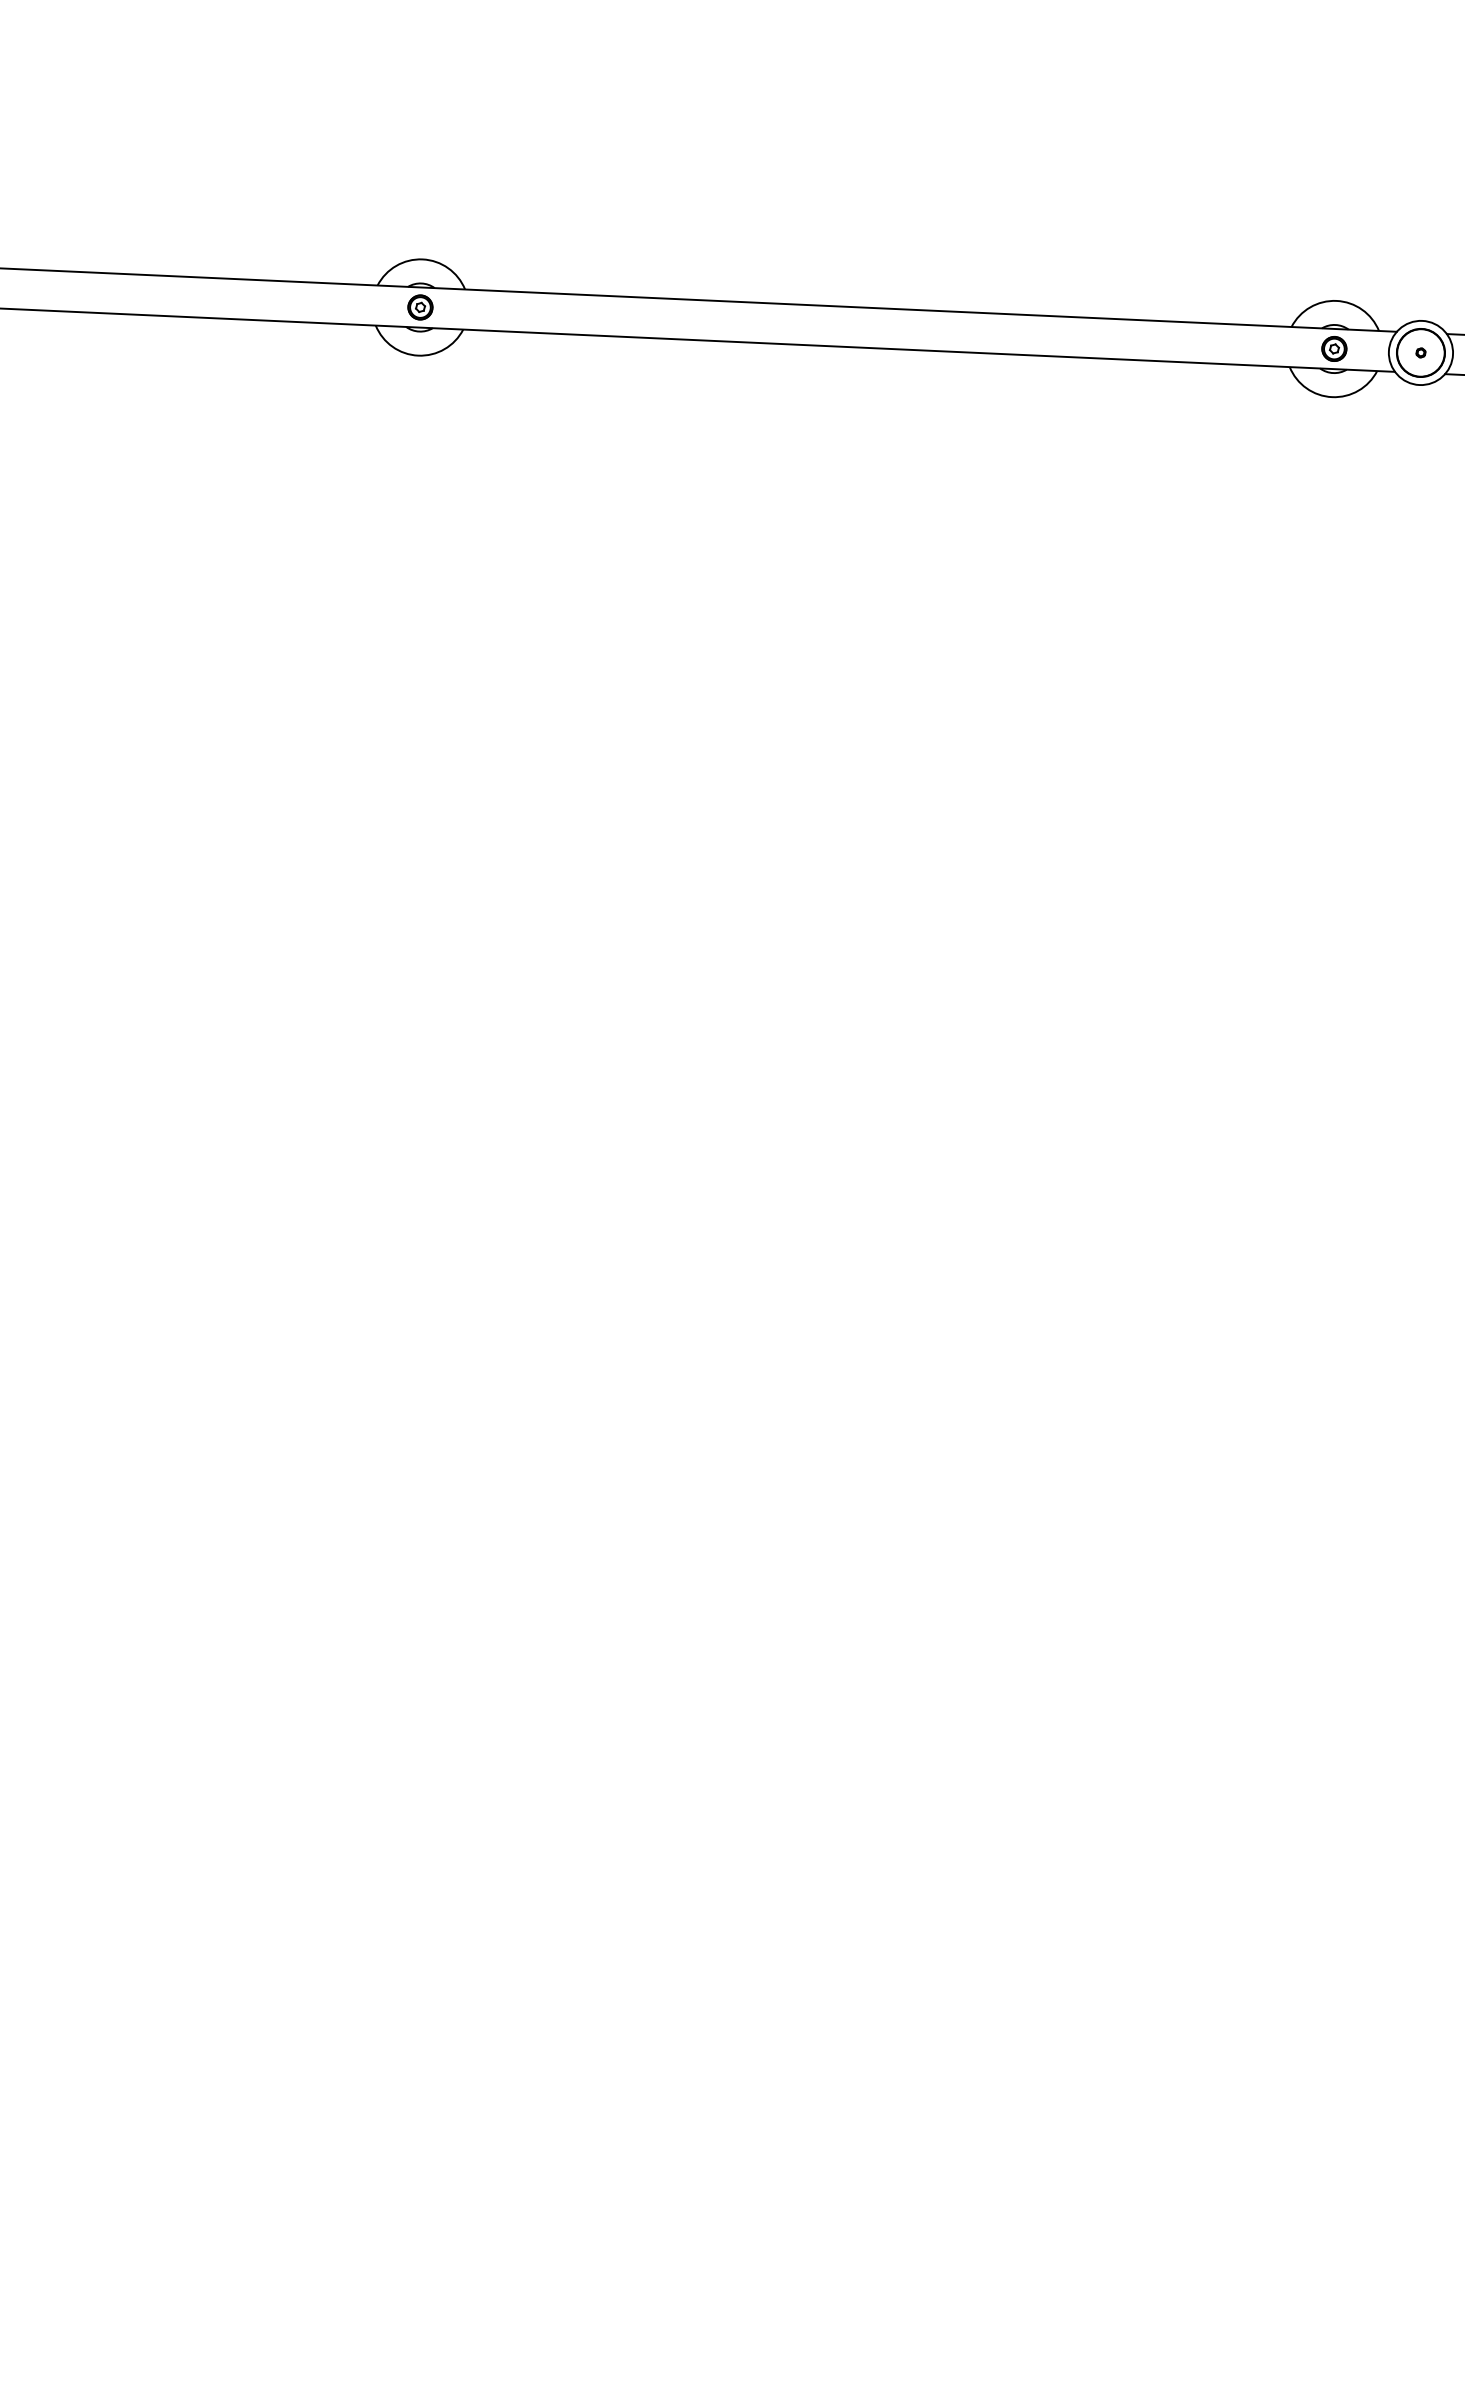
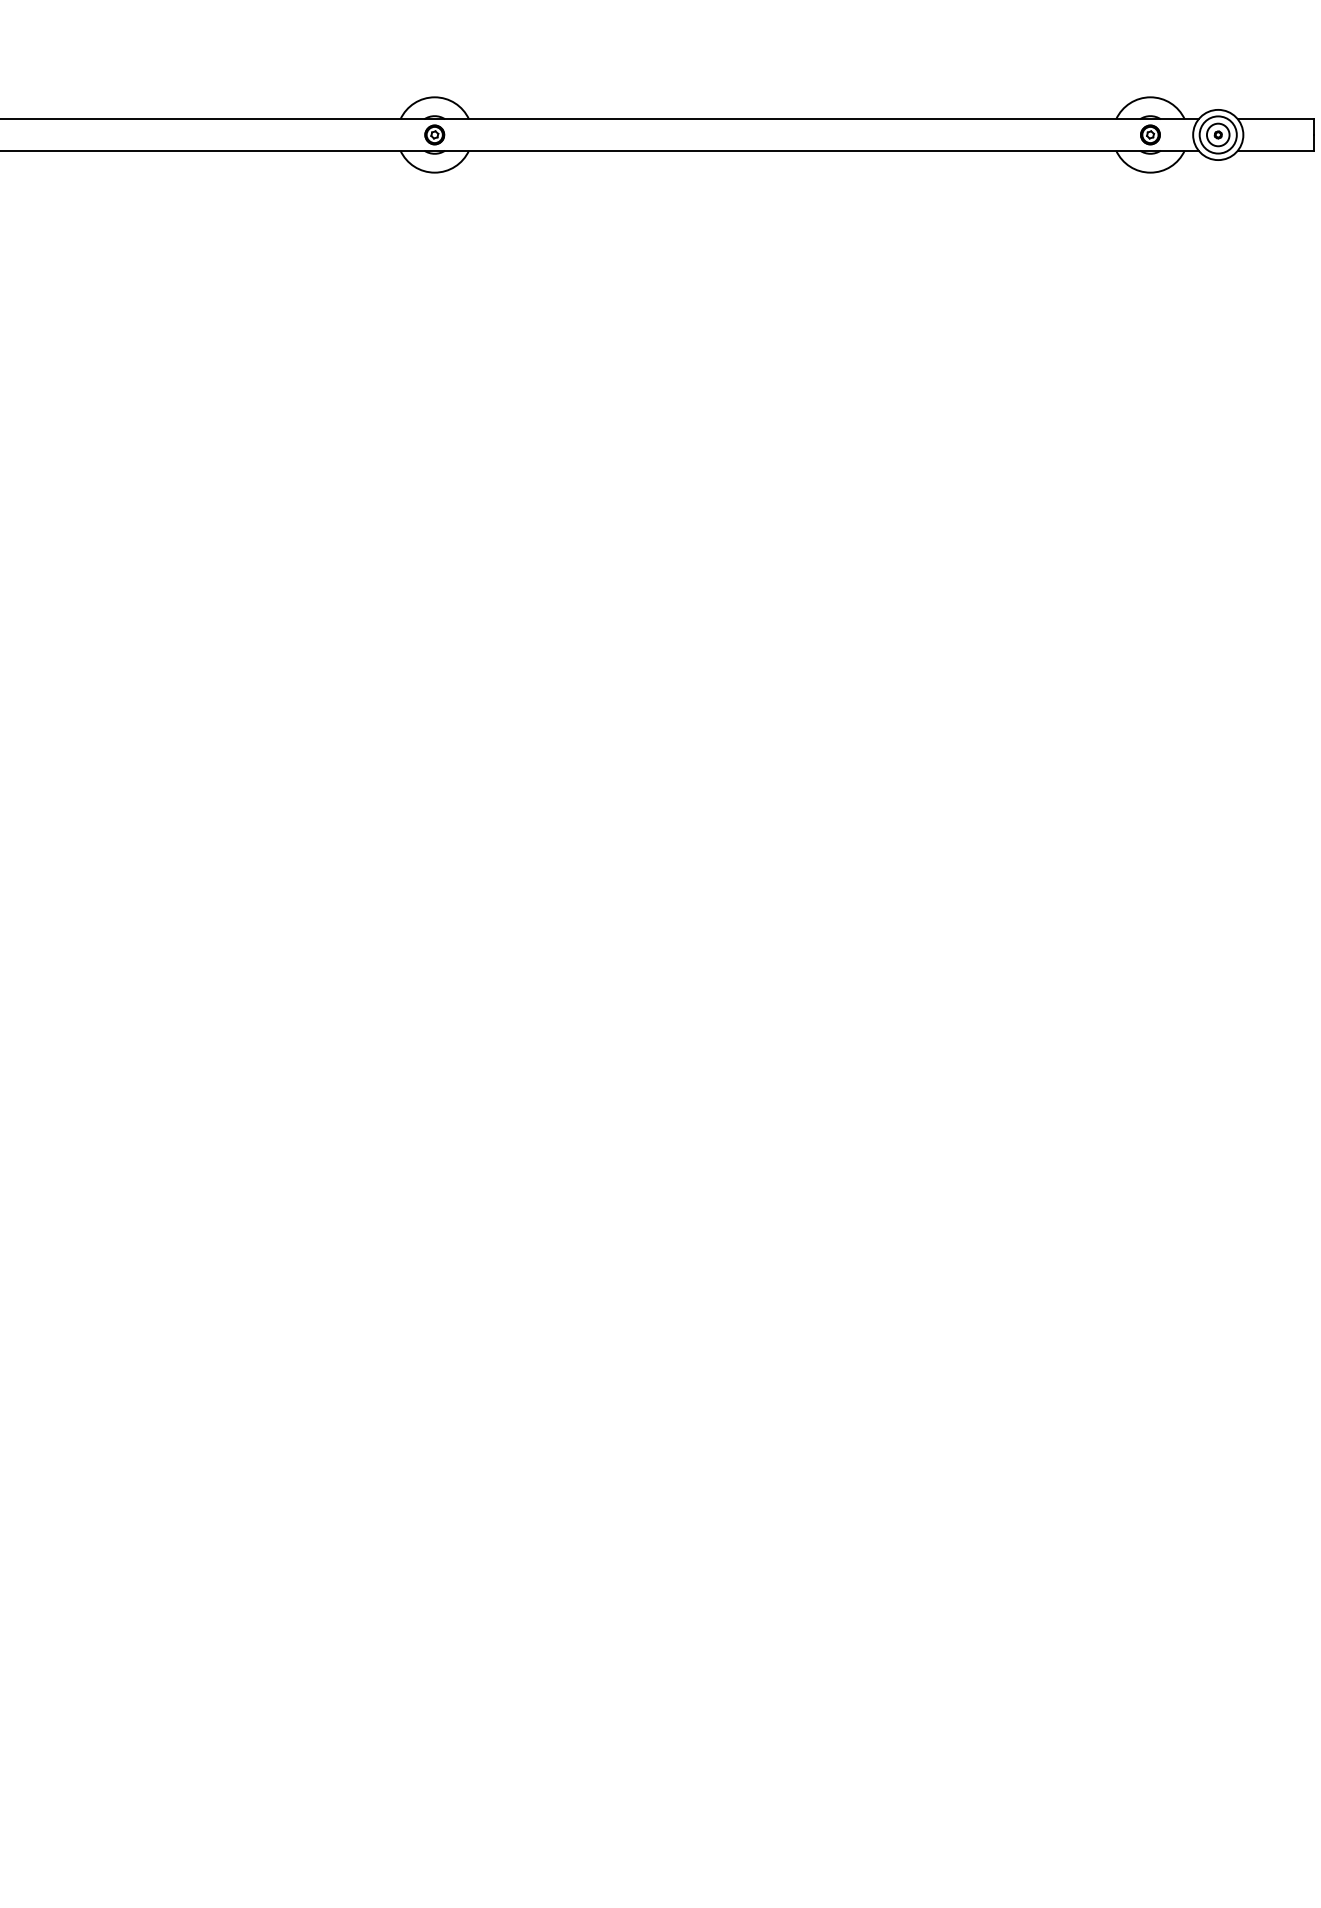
circle: (1421, 352) -> (1218, 134), size x0.6

